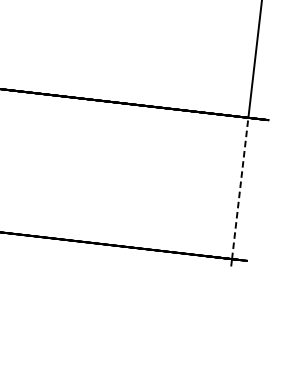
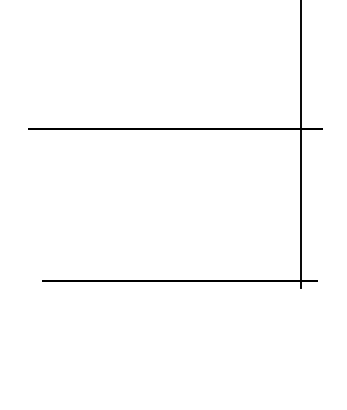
line: (240, 187) -> (300, 204), dashed -> solid

